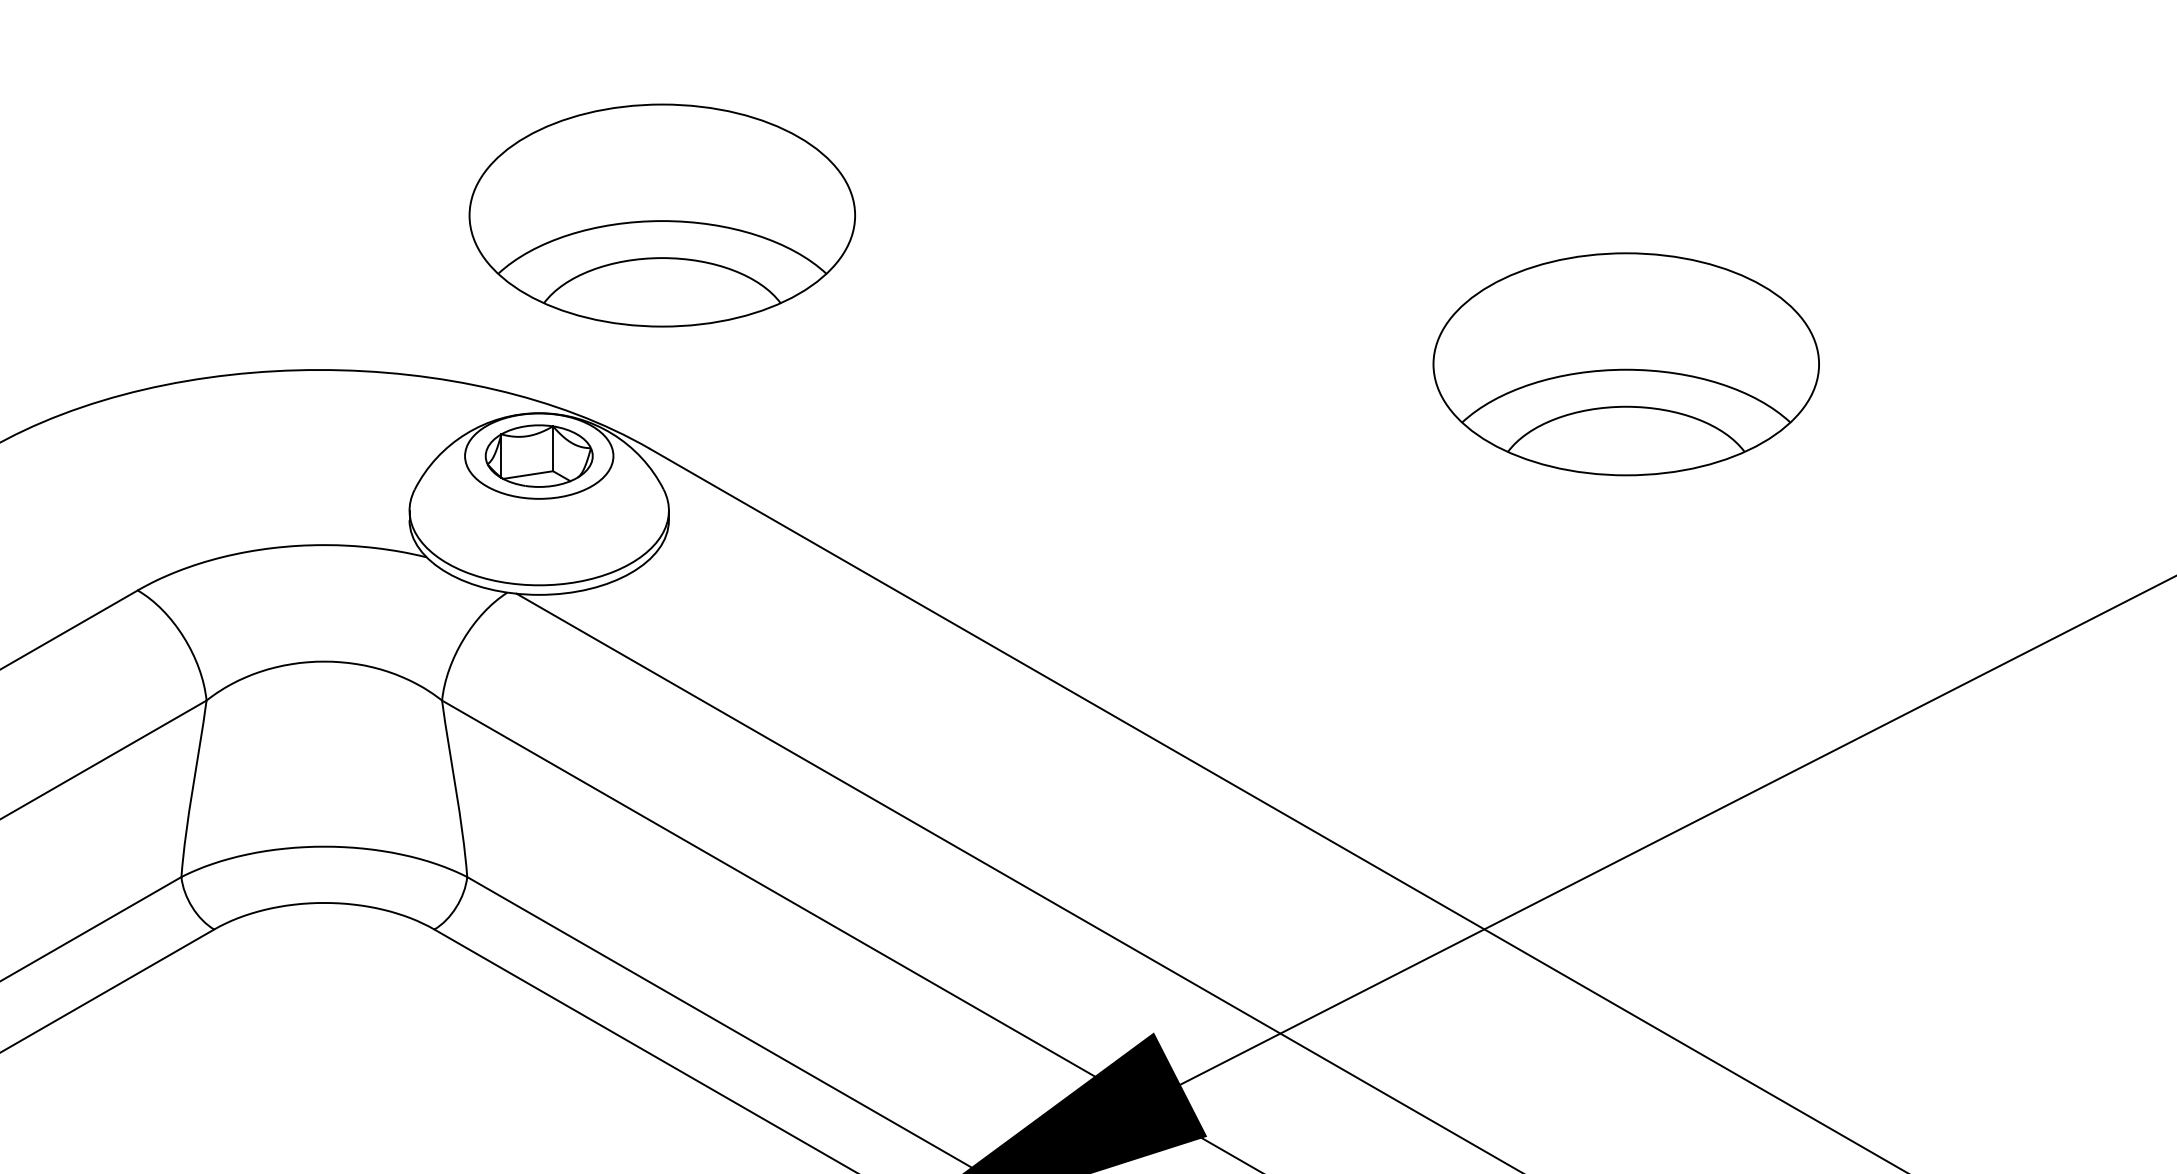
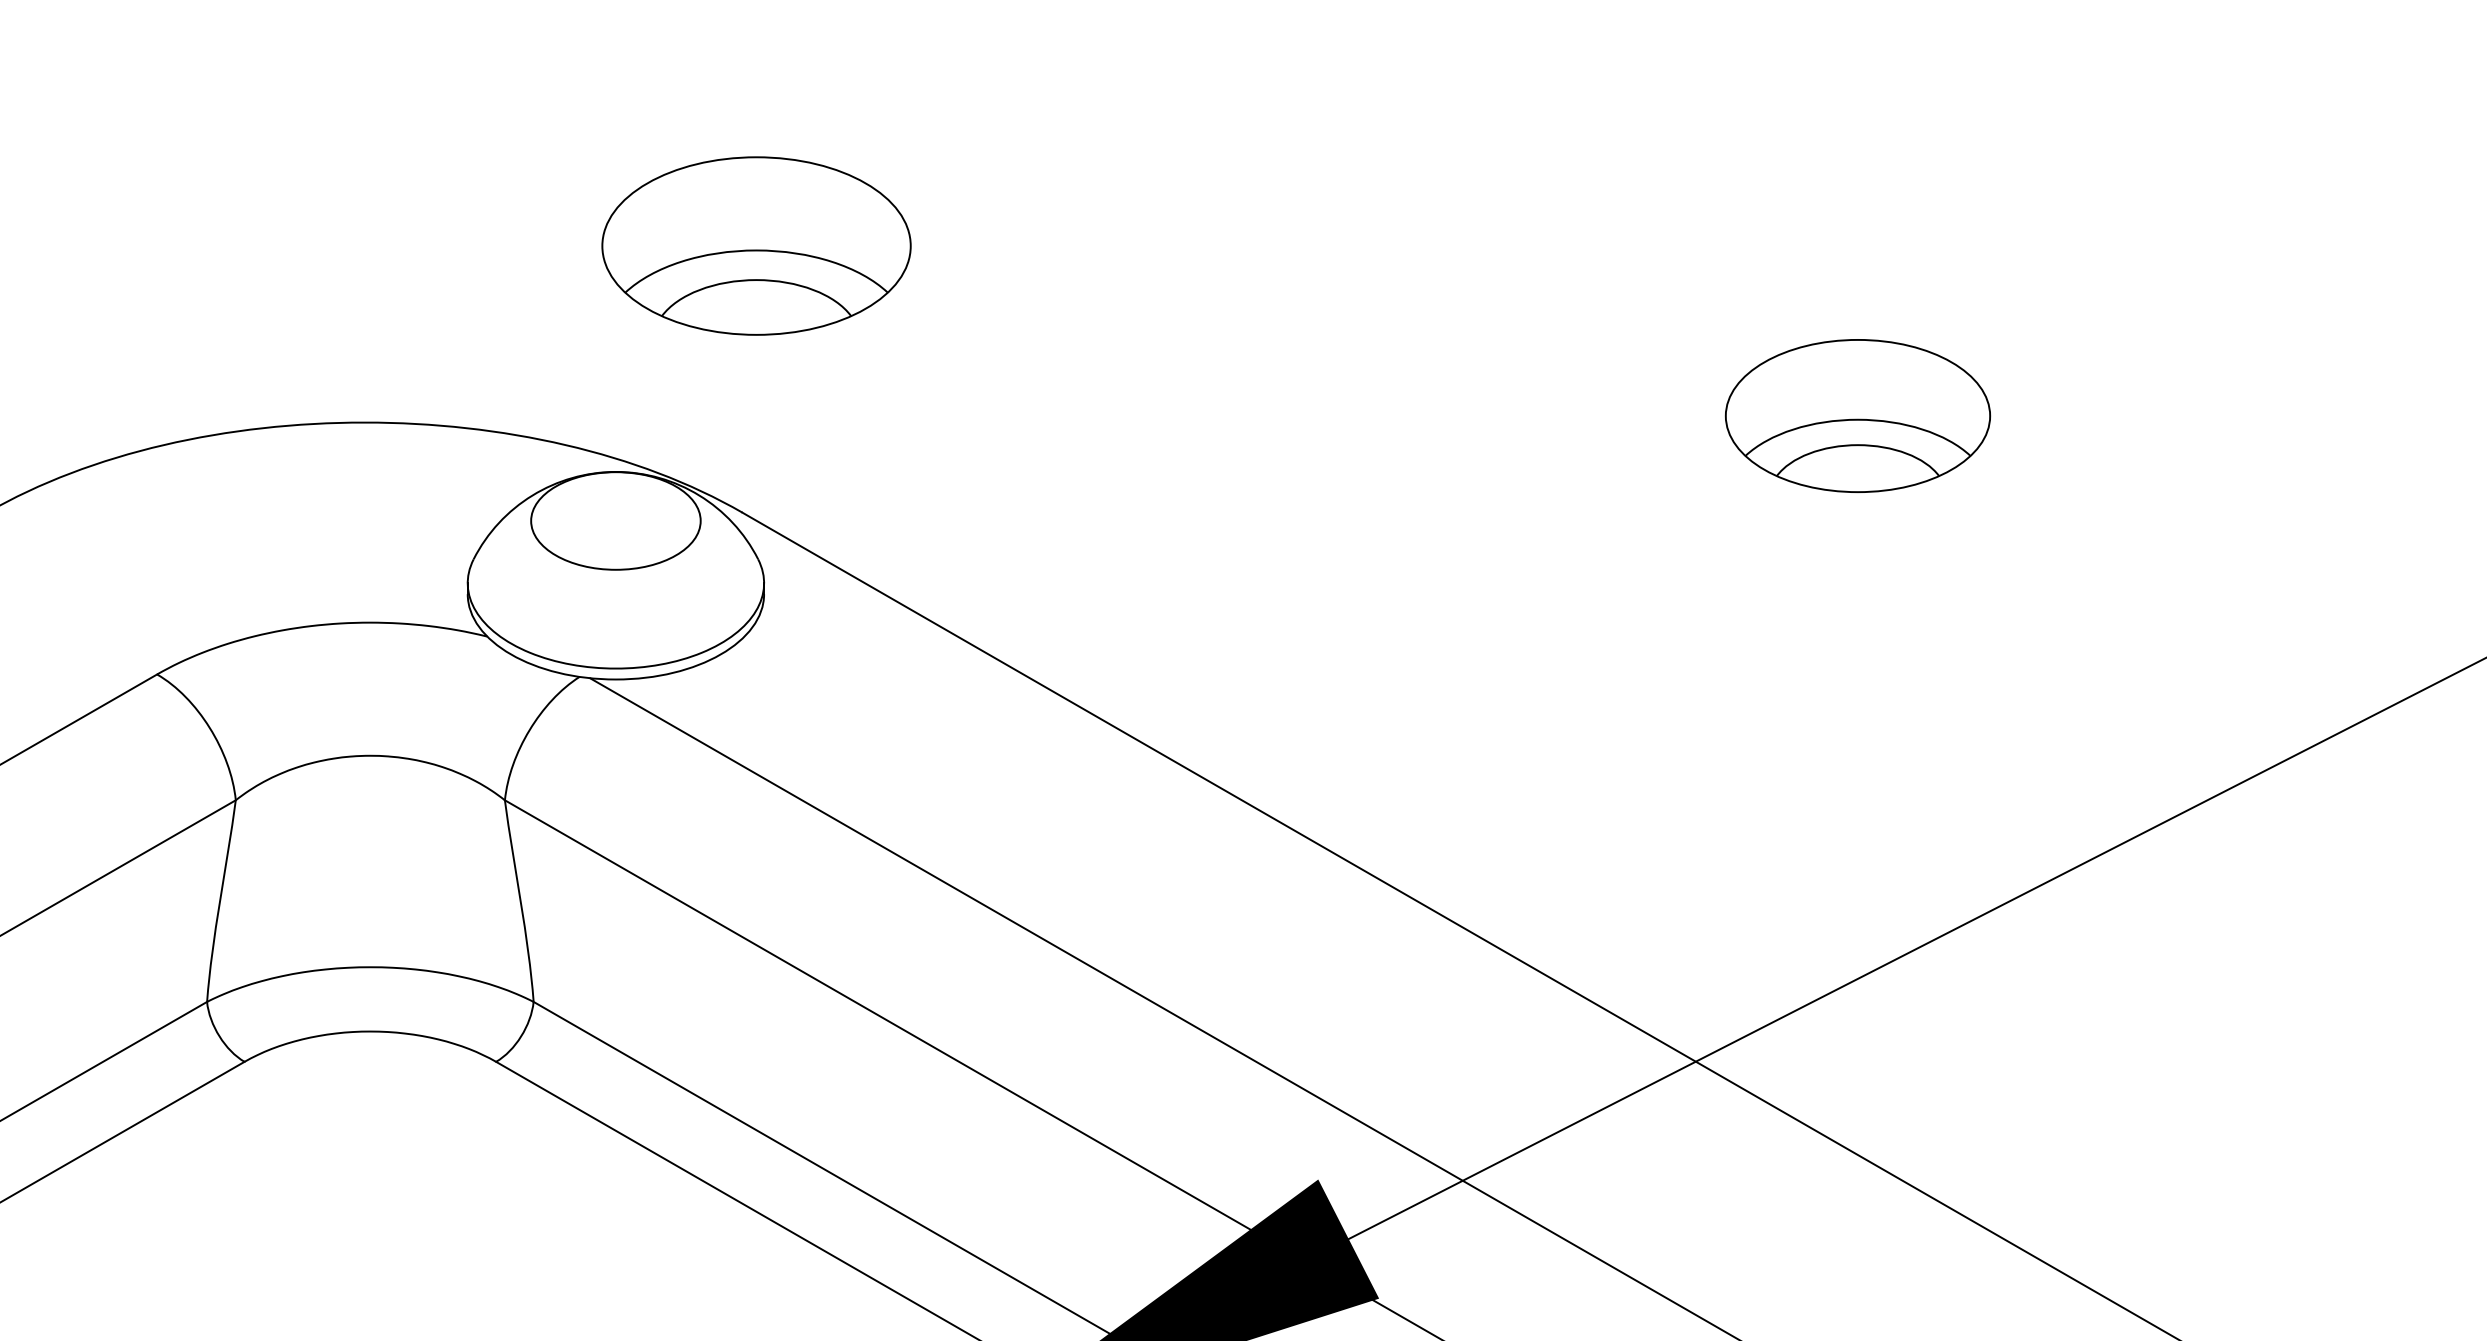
part: (662, 215) -> (756, 245), size x0.7
part: (1625, 363) -> (1857, 415), size x0.6
part: (538, 455) -> (615, 520), removed

